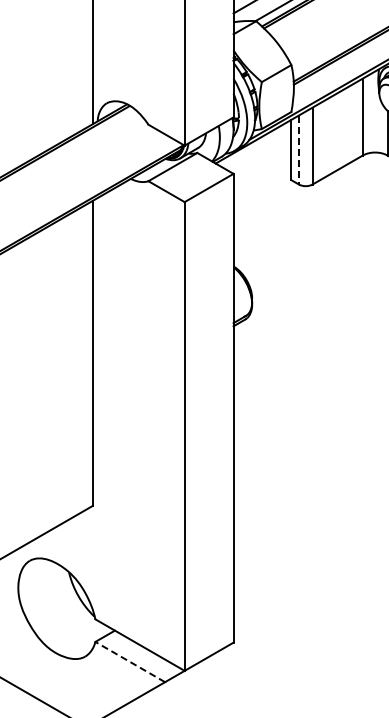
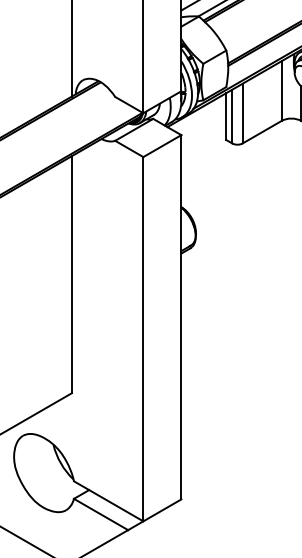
line: (298, 150) -> (231, 116), dashed -> solid
line: (129, 661) -> (100, 514), dashed -> solid

